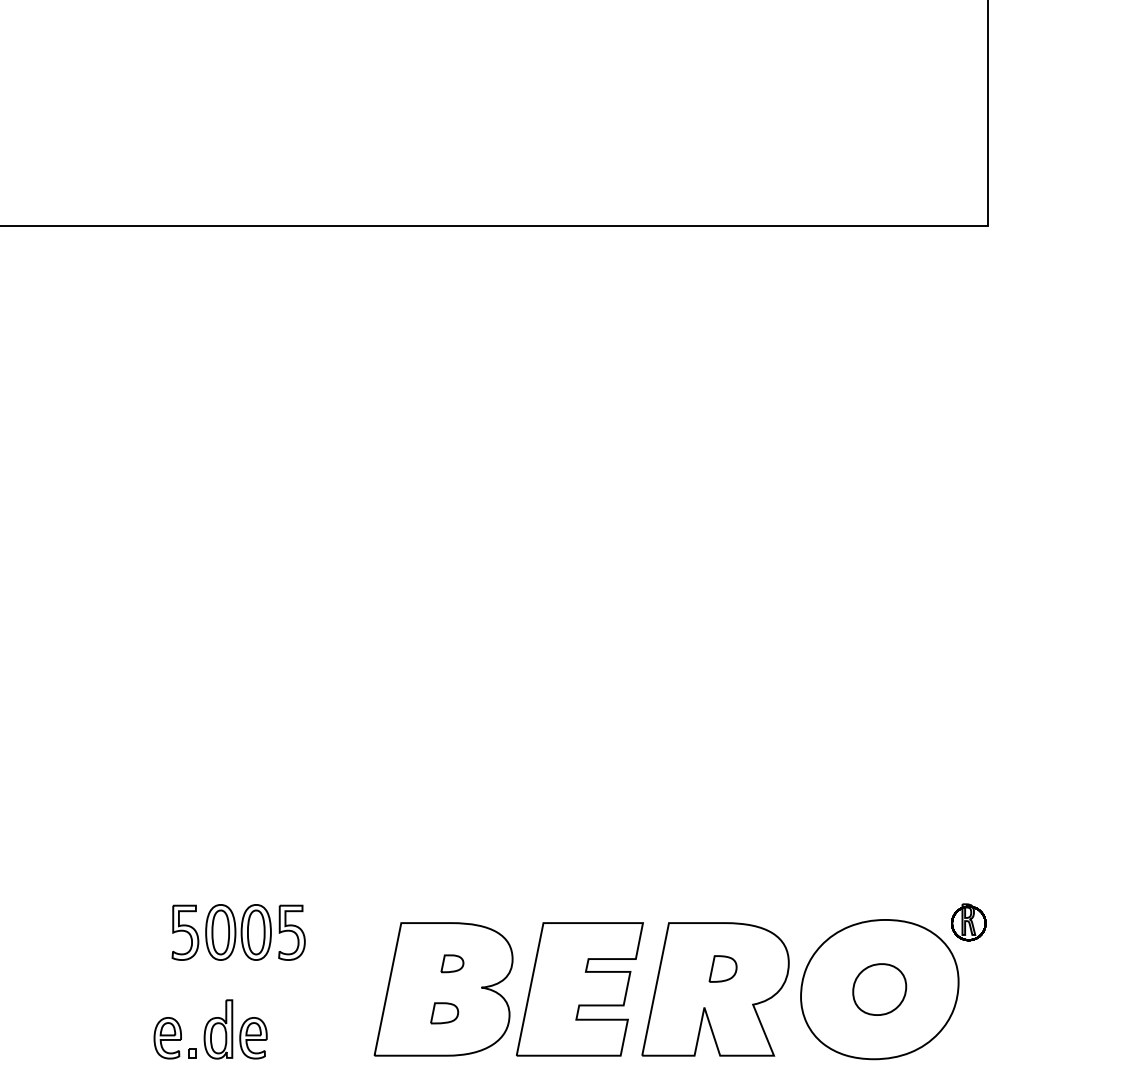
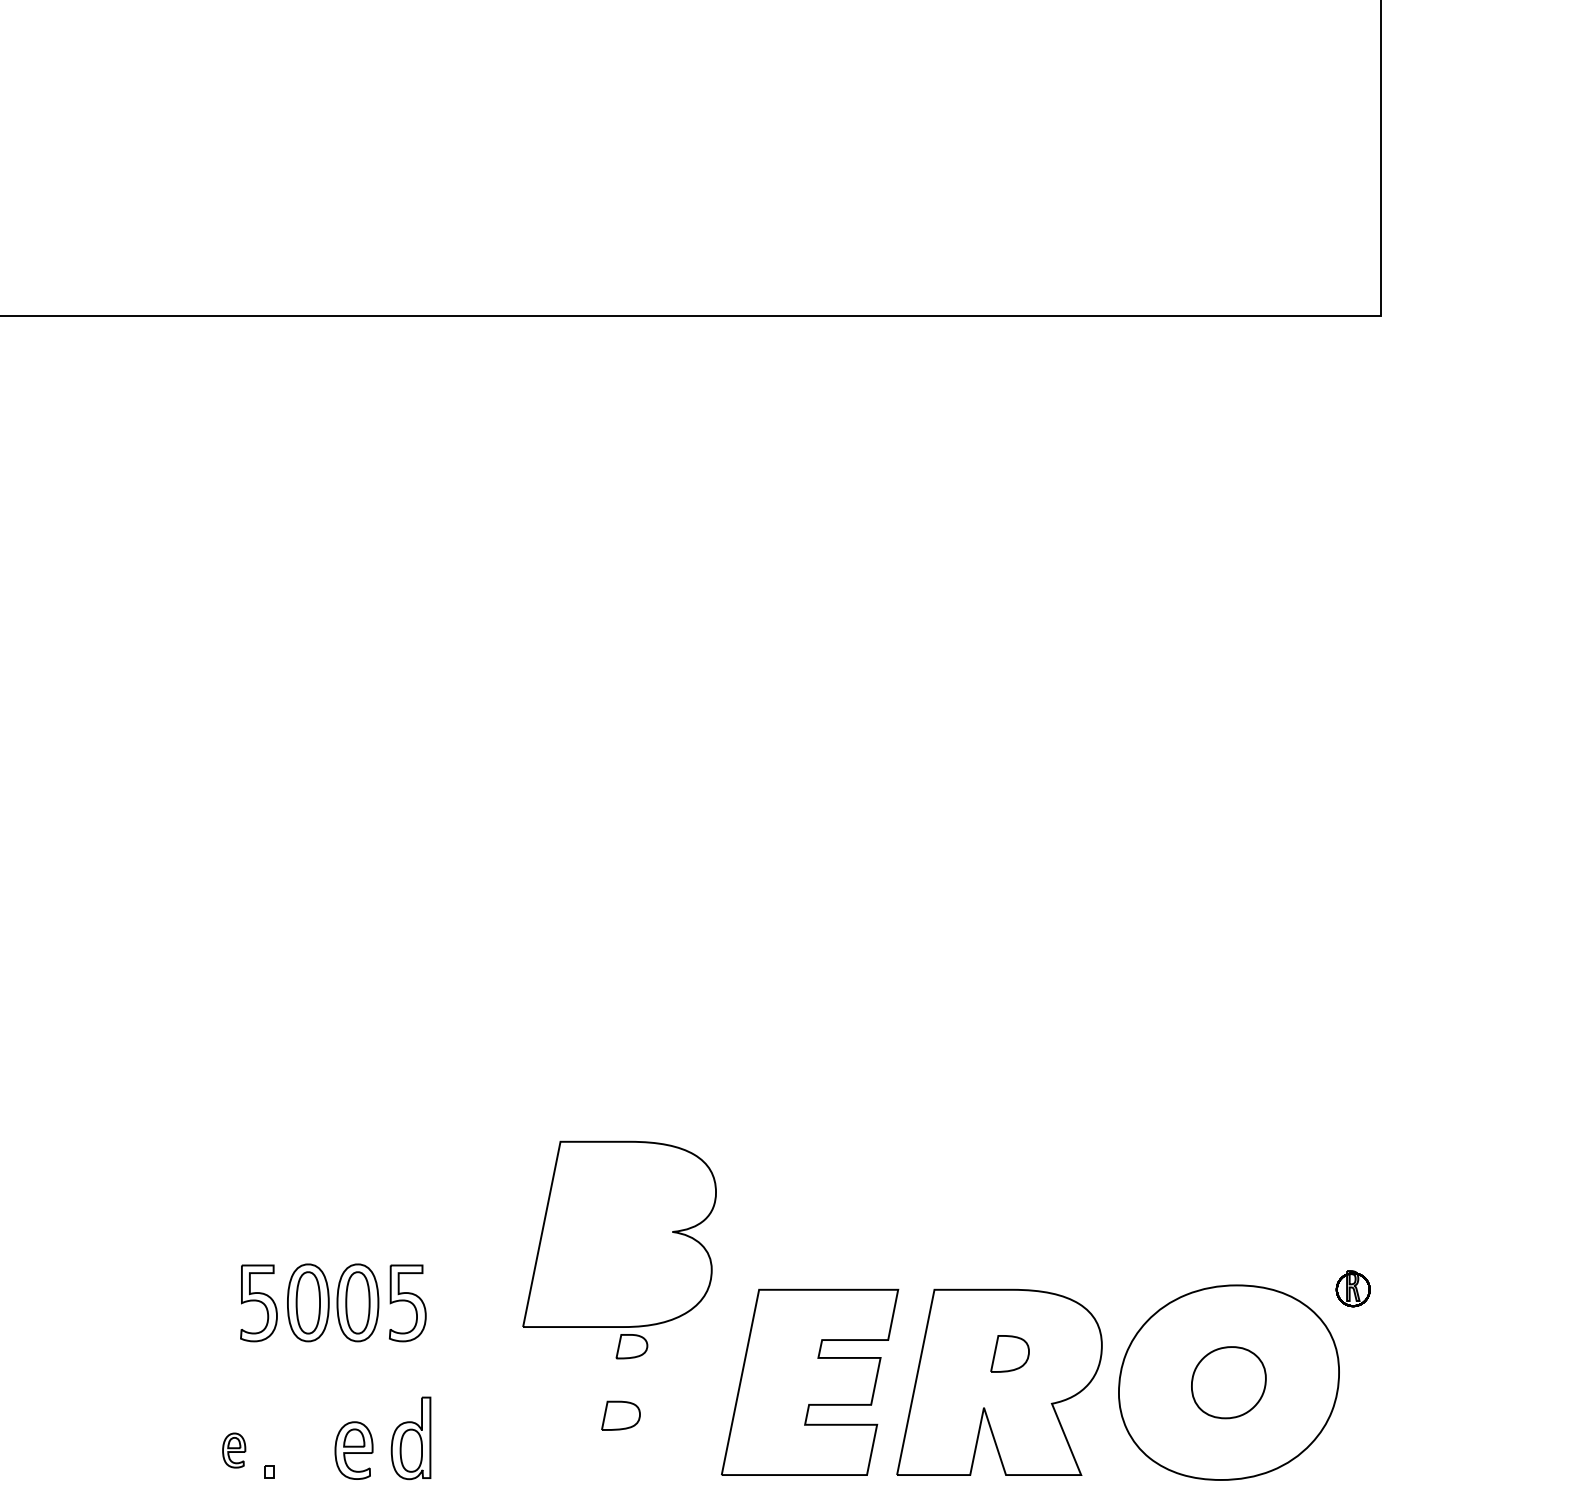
part: (968, 922) -> (1352, 1288), size x0.7
part: (443, 988) -> (619, 1233), moved
part: (218, 1029) -> (410, 1438), moved
part: (167, 1038) -> (233, 1450), size x0.6

